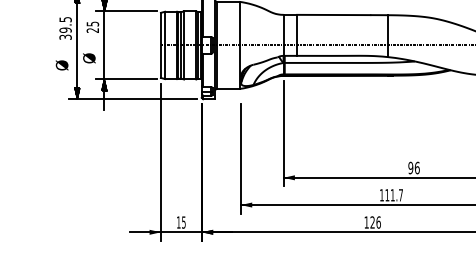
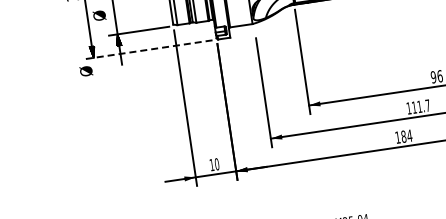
text: (61, 65) -> (85, 71), moved
line: (132, 99) -> (148, 50), solid -> dashed
text: (183, 222) -> (216, 164), 15 -> 10
text: (375, 222) -> (406, 136), 126 -> 184

